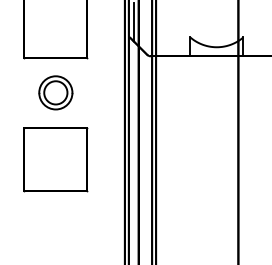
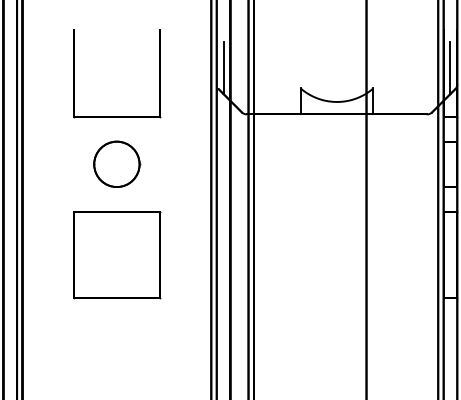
circle: (55, 92) -> (116, 164), size x1.43

